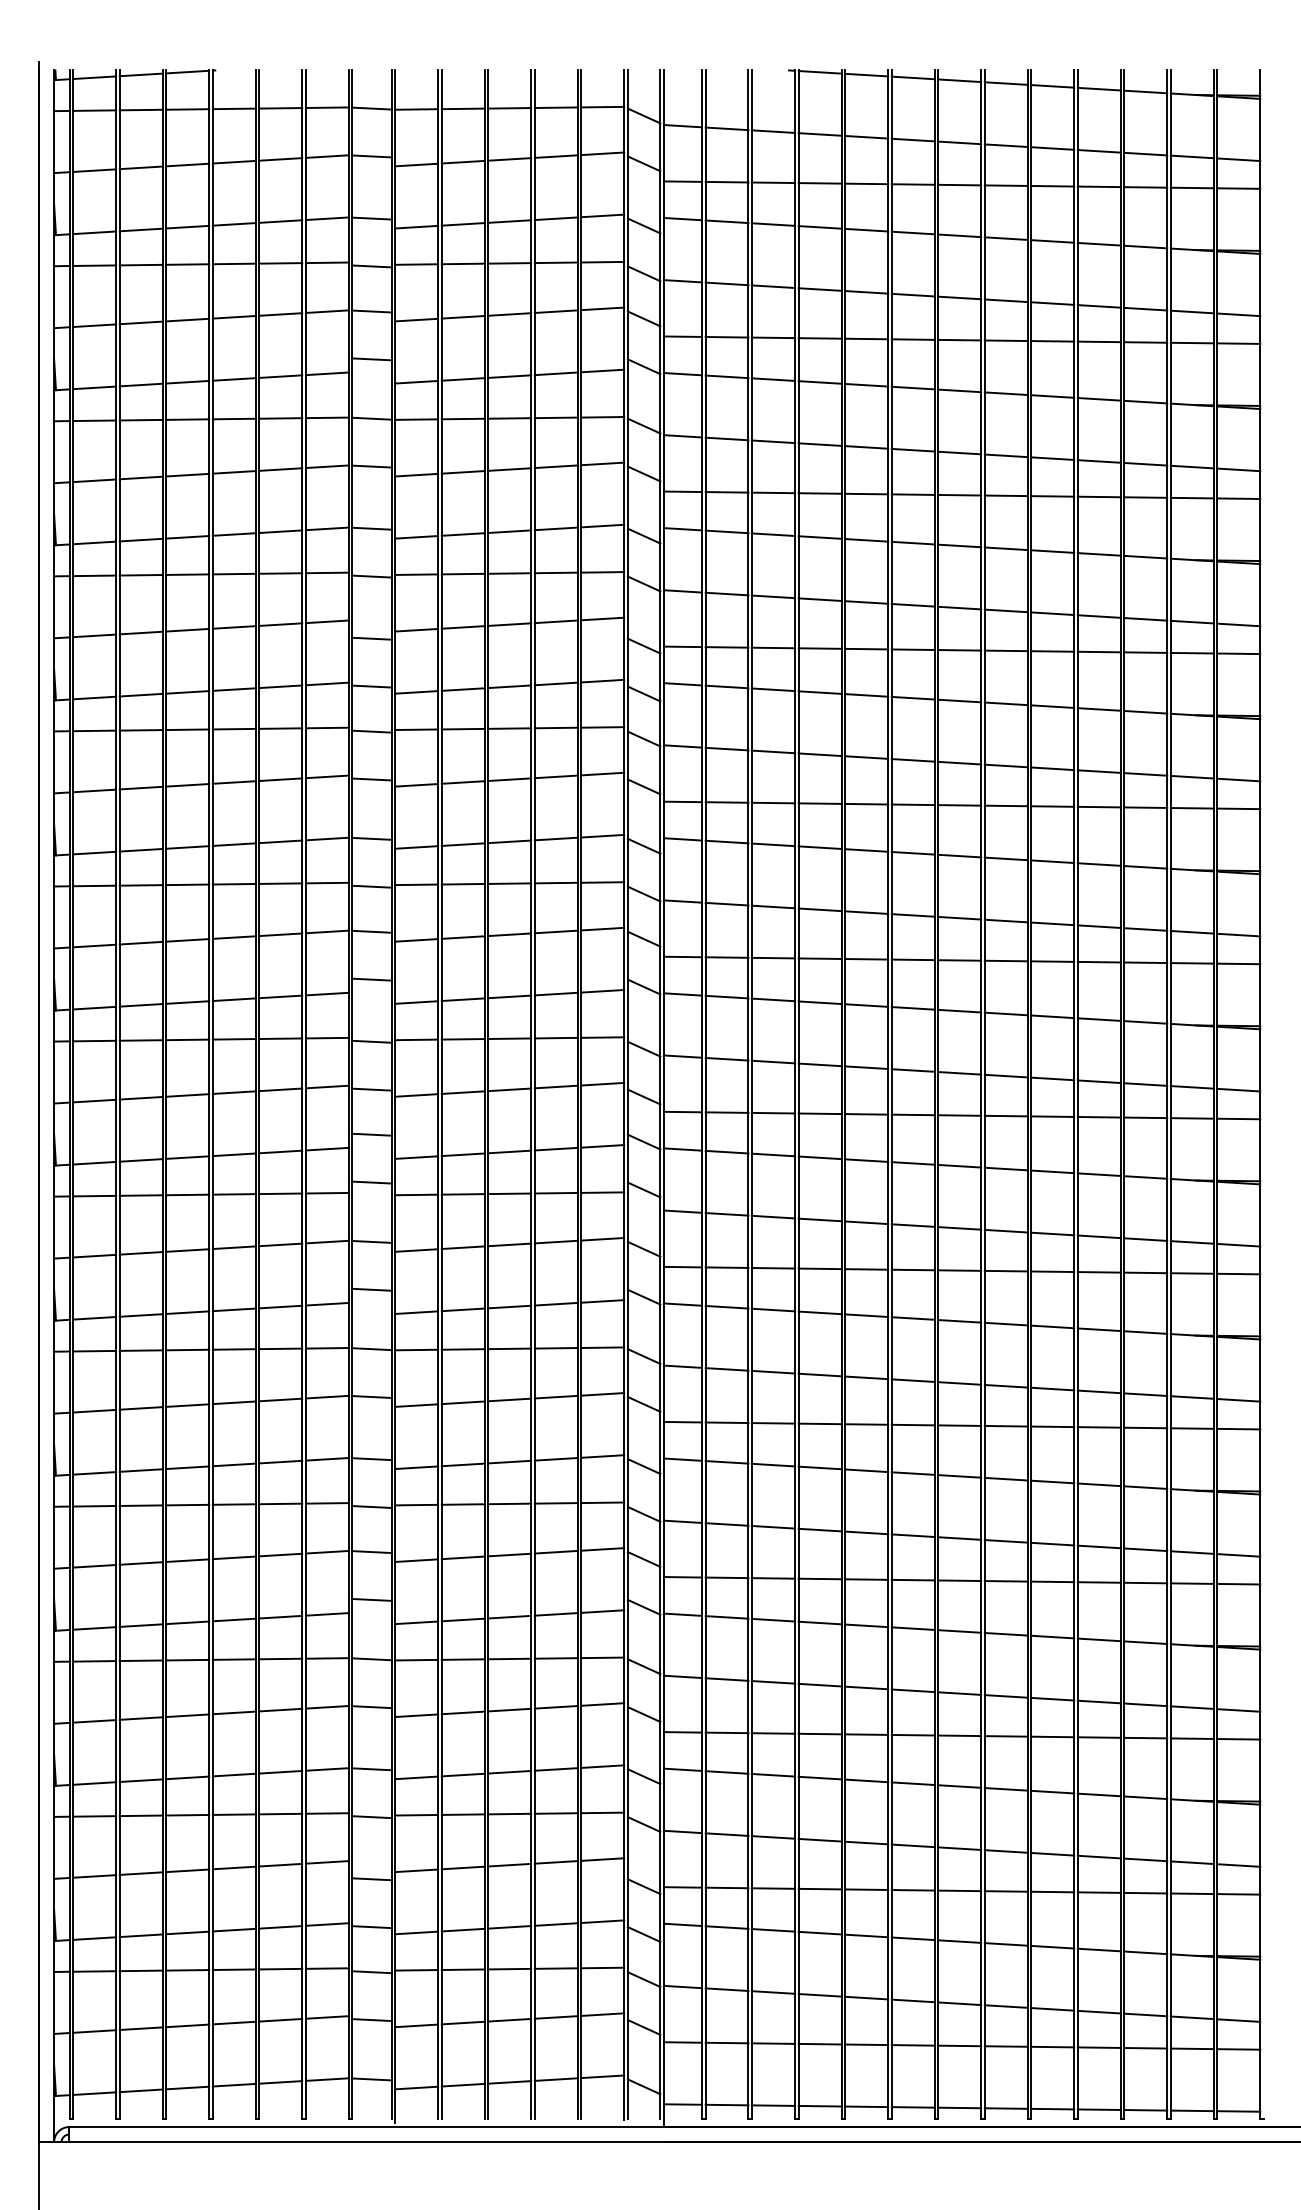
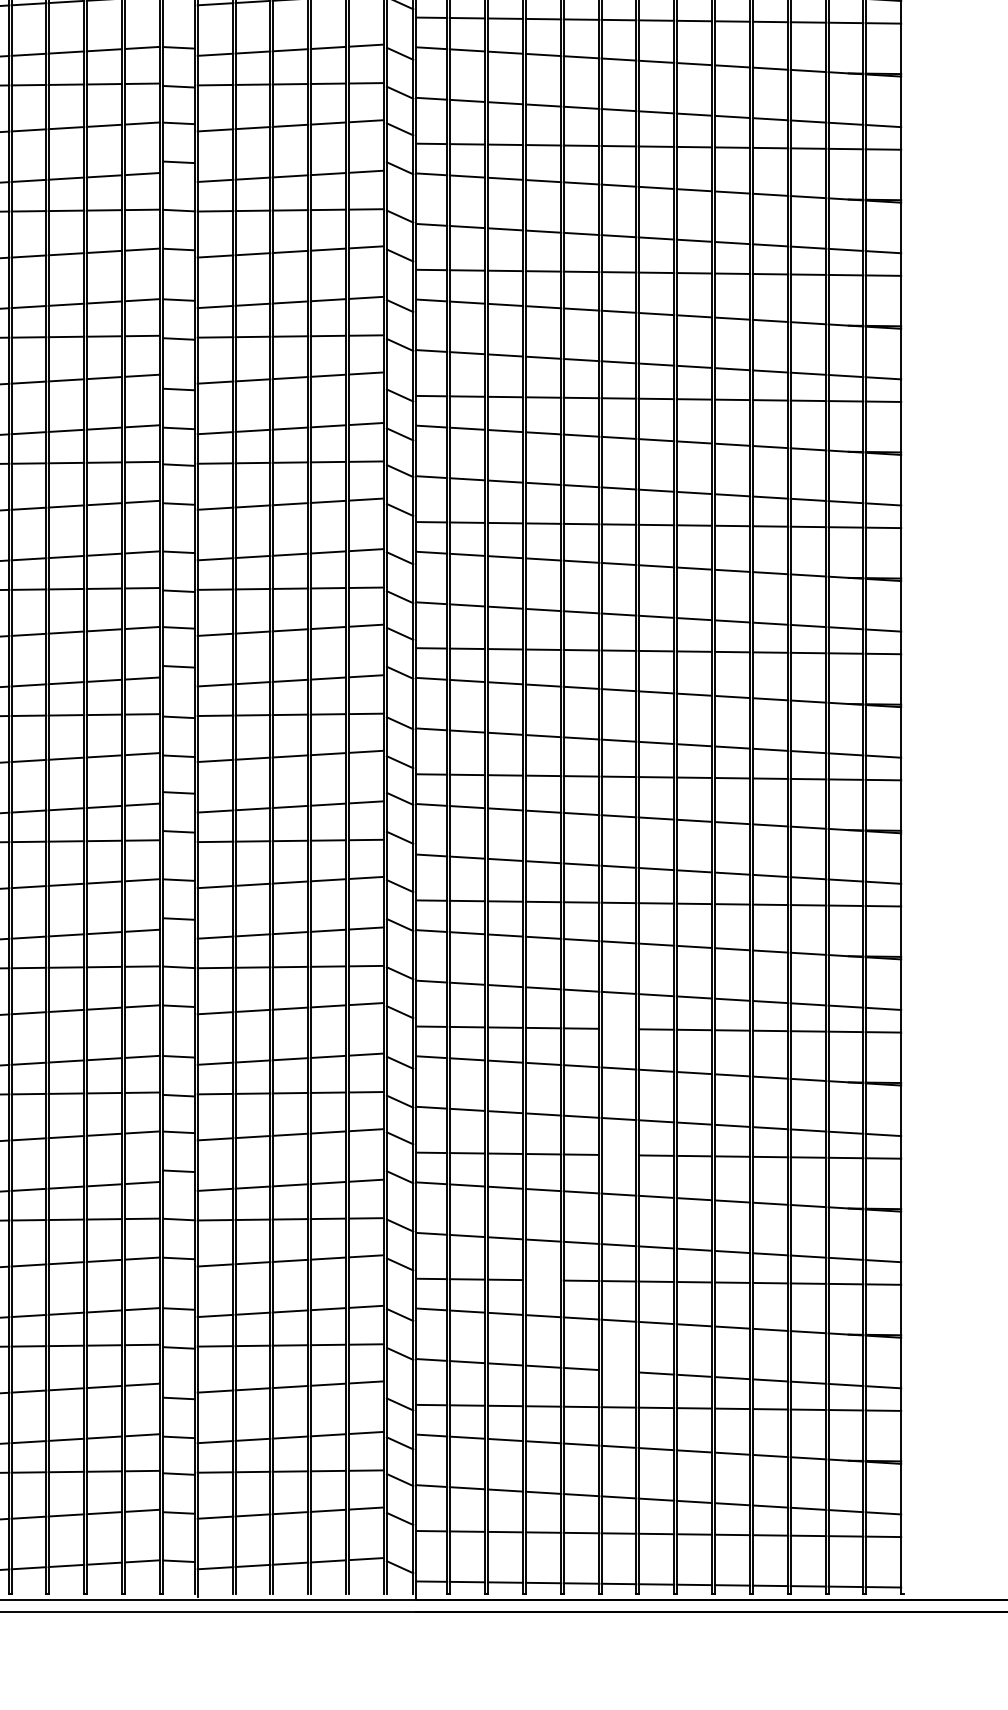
line: (912, 1424) -> (618, 1028), removed
line: (912, 1579) -> (618, 1154), removed
line: (819, 1733) -> (542, 1279), removed
line: (912, 1845) -> (618, 1370), removed

